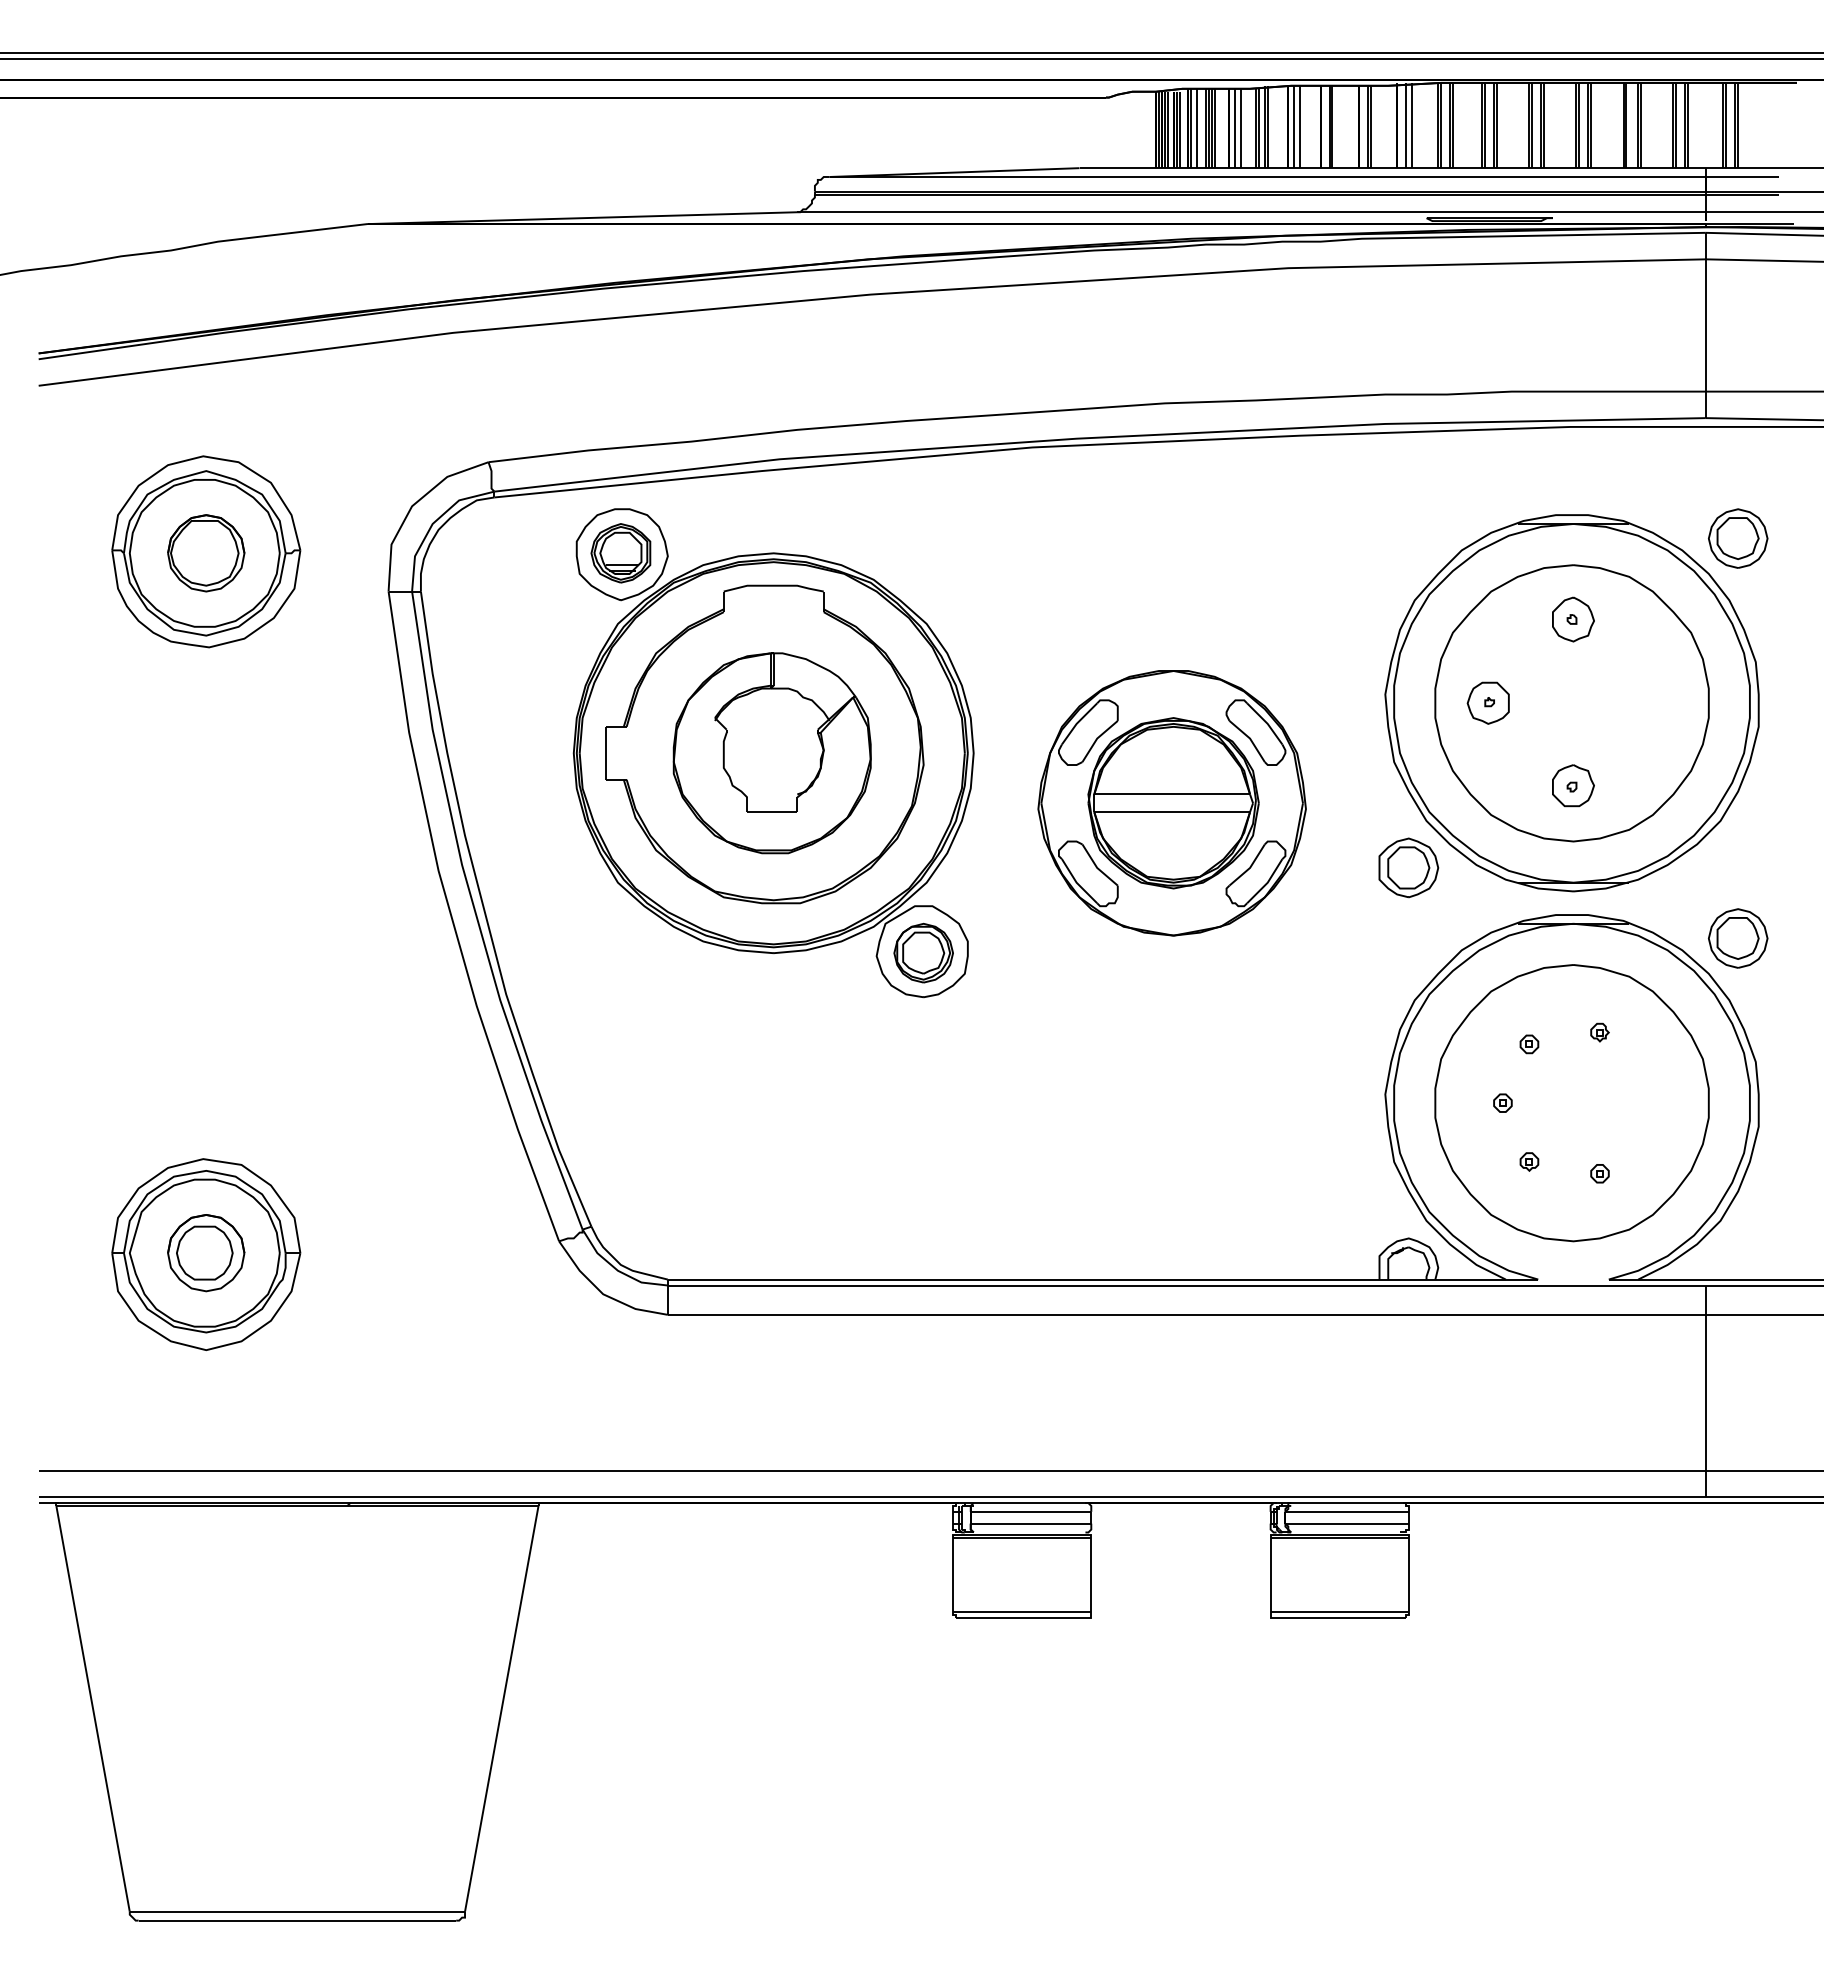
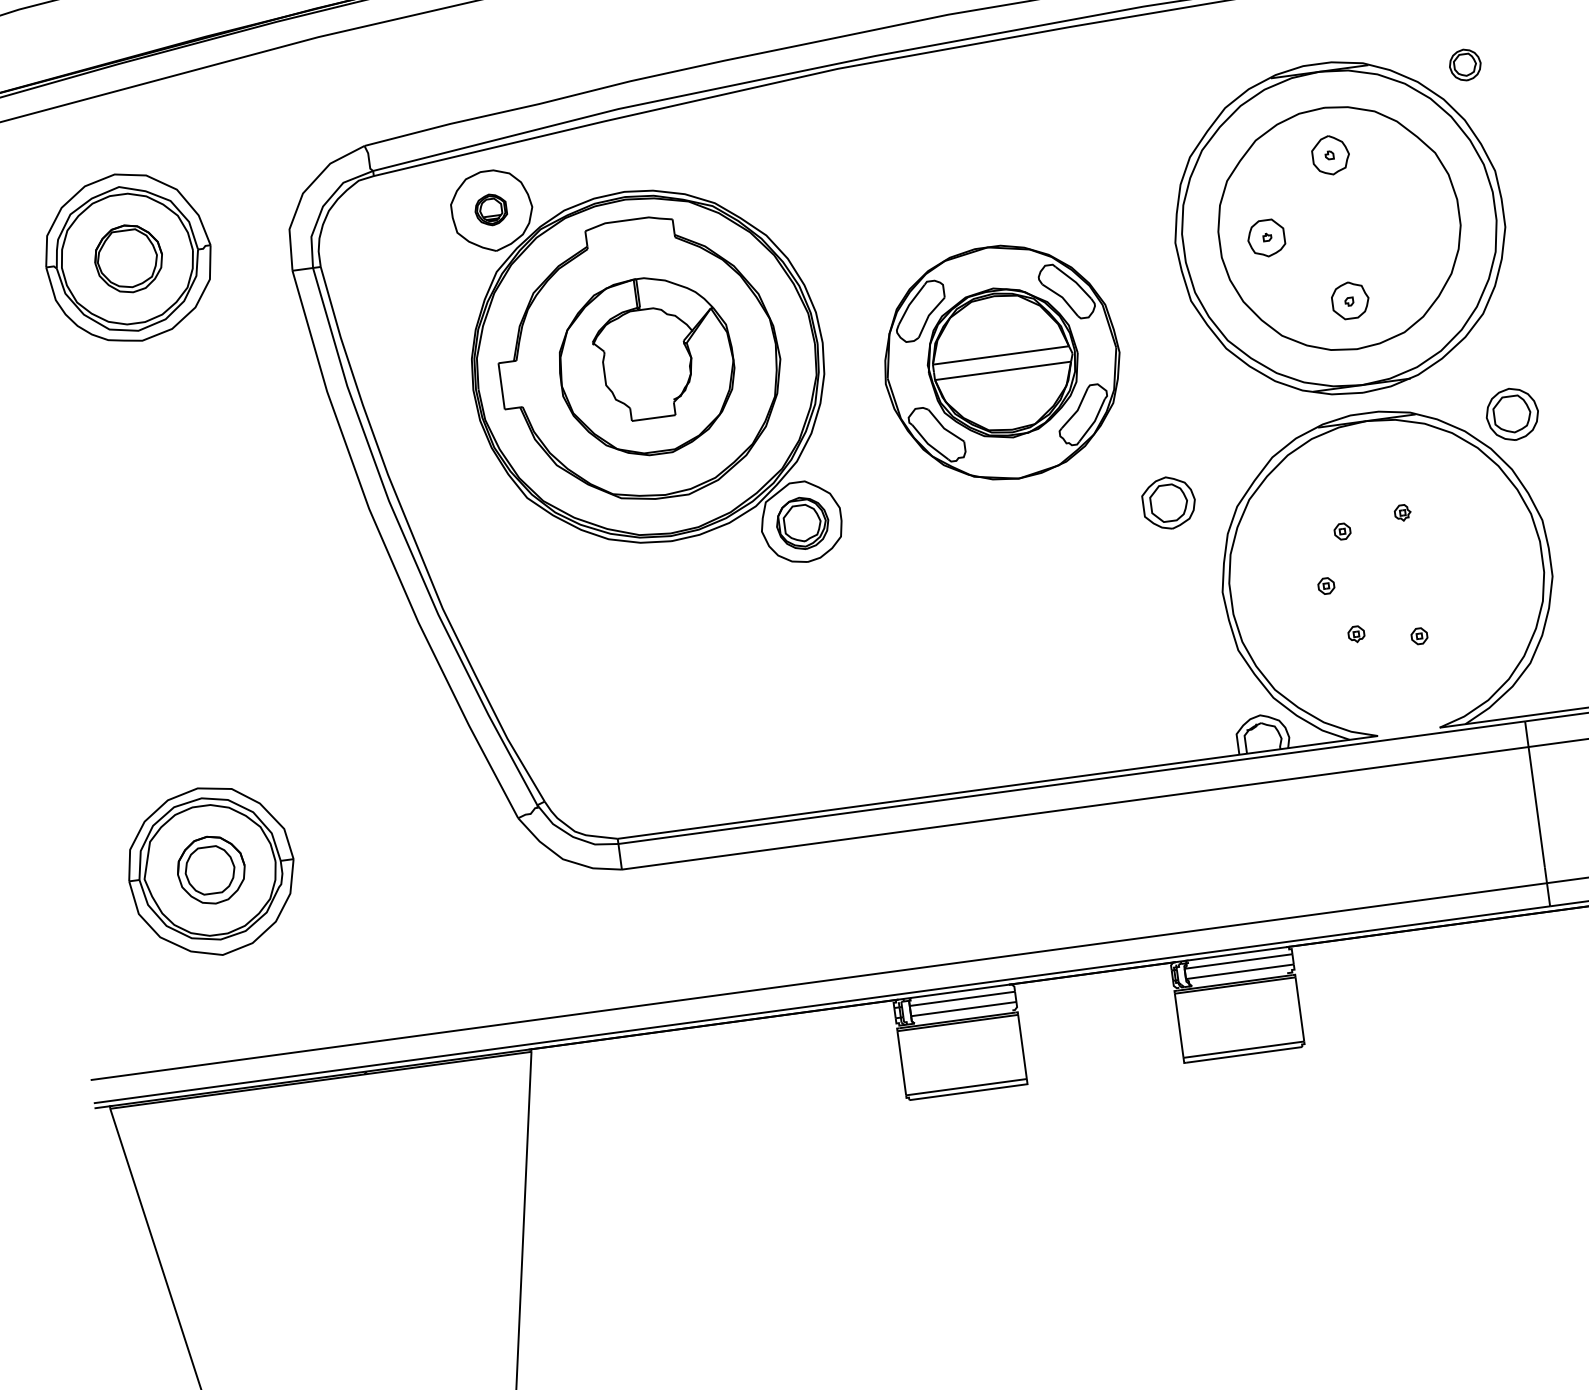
part: (1738, 538) -> (1465, 64), size x0.6
part: (620, 553) -> (490, 210), size x0.6
part: (1408, 867) -> (1168, 502), moved
part: (1571, 1103) -> (1386, 578), removed

